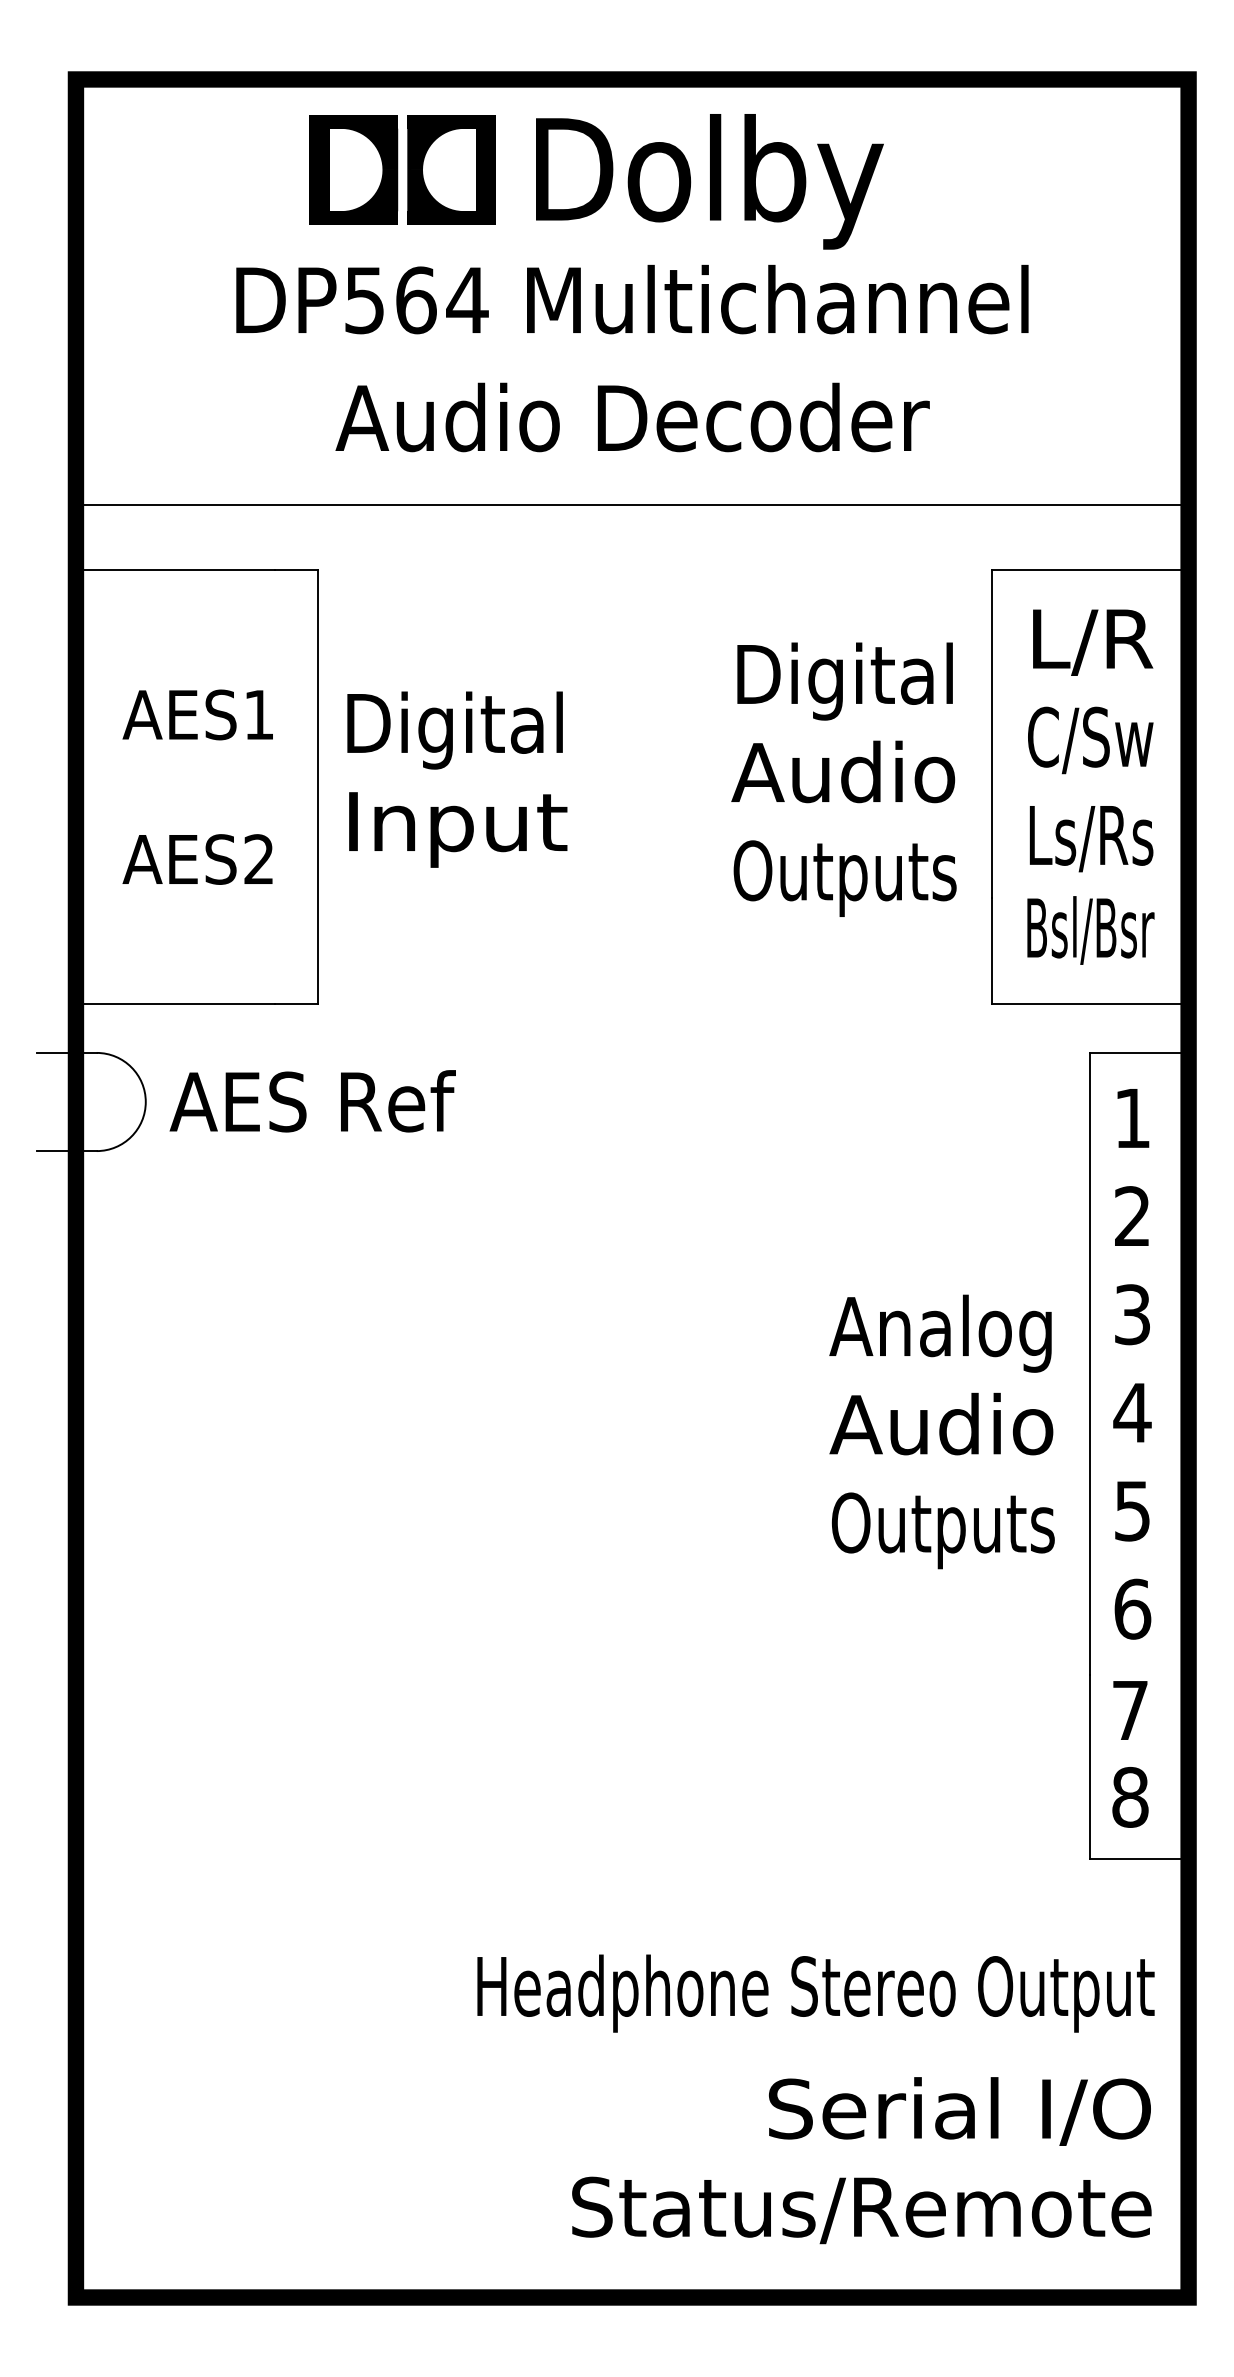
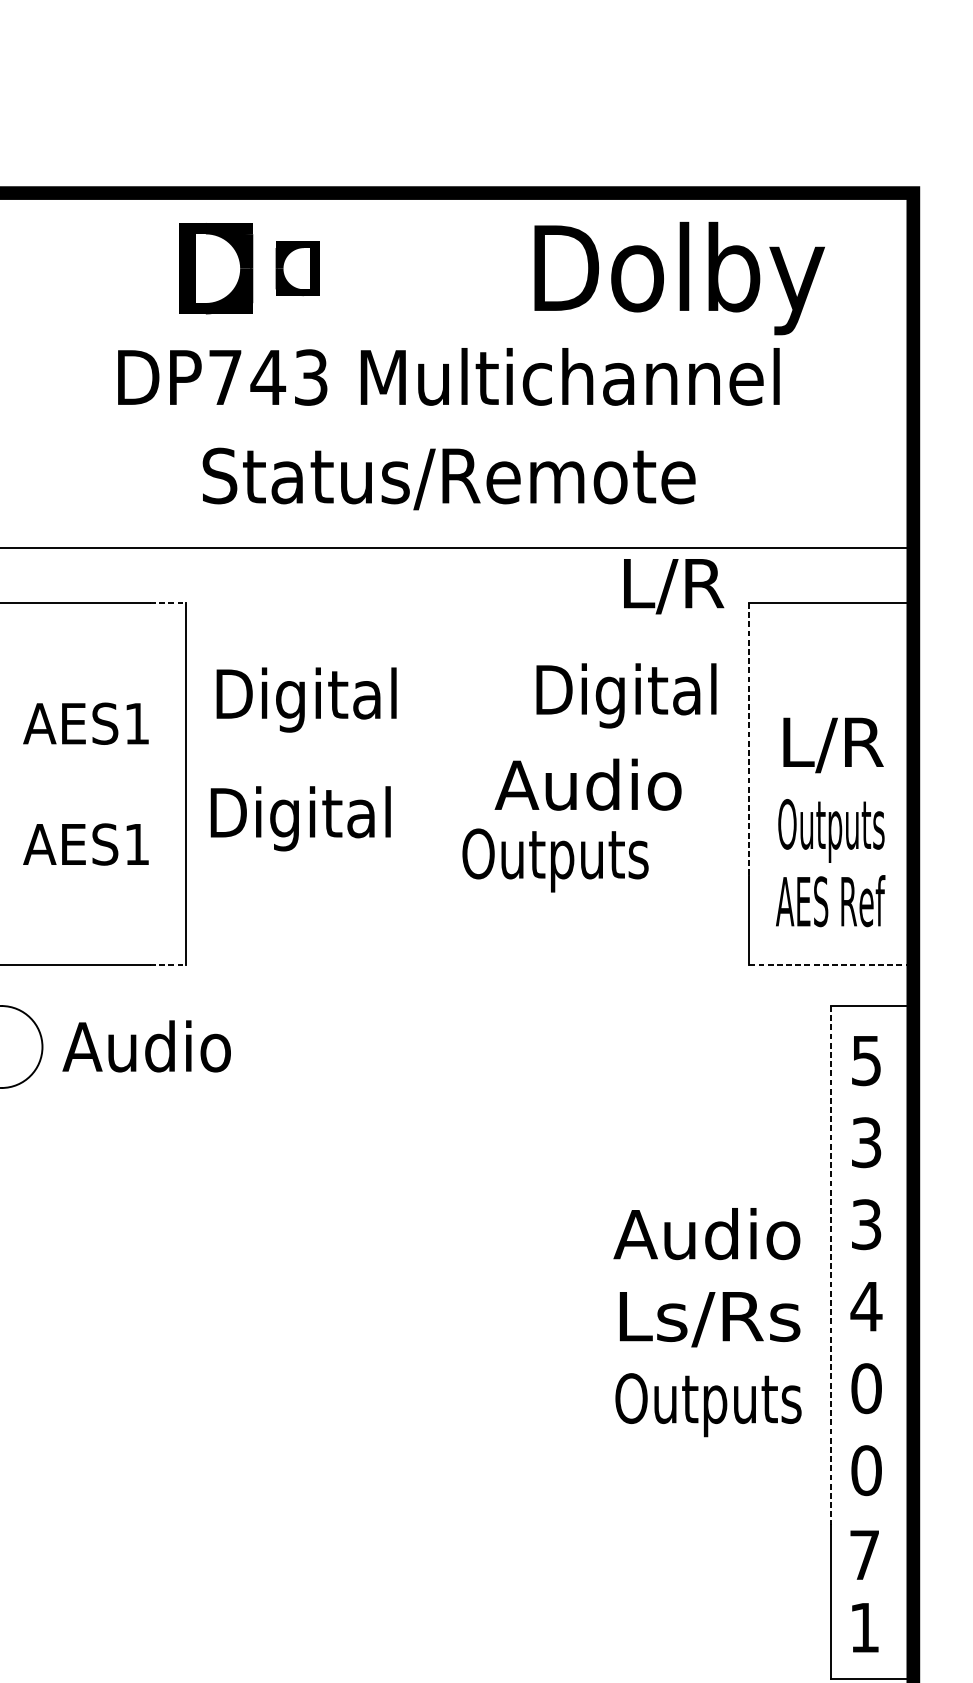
part: (451, 169) -> (297, 268), size x0.6
text: (709, 181) -> (679, 278), moved
text: (416, 300) -> (268, 377), DP564 -> DP743
text: (632, 420) -> (448, 477), Audio Decoder -> Status/Remote
line: (296, 570) -> (168, 603), solid -> dashed
text: (1093, 642) -> (674, 586), moved
text: (454, 730) -> (306, 700), moved
line: (992, 733) -> (749, 739), solid -> dashed
text: (1090, 740) -> (831, 745), C/Sw -> L/R
text: (843, 771) -> (588, 784), moved
text: (457, 828) -> (302, 818), Input -> Digital
text: (1090, 843) -> (831, 831), Ls/Rs -> Outputs
text: (258, 858) -> (136, 843), AES2 -> AES1
text: (844, 878) -> (554, 860), moved
text: (1089, 930) -> (830, 903), Bsl/Bsr -> AES Ref
line: (296, 1004) -> (168, 965), solid -> dashed
line: (1090, 1004) -> (831, 965), solid -> dashed
text: (339, 1101) -> (204, 1046), AES Ref -> Audio
text: (1132, 1118) -> (866, 1060), 1 -> 5
text: (1132, 1216) -> (866, 1142), 2 -> 3
text: (941, 1333) -> (706, 1240), Analog -> Audio
line: (1090, 1363) -> (831, 1265), solid -> dashed
text: (941, 1426) -> (706, 1317), Audio -> Ls/Rs
text: (1132, 1510) -> (866, 1388), 5 -> 0
text: (1132, 1608) -> (866, 1469), 6 -> 0
text: (1130, 1796) -> (864, 1626), 8 -> 1

